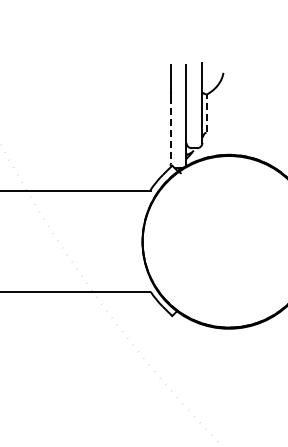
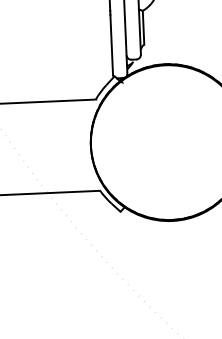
line: (206, 113) -> (143, 27), dashed -> solid
line: (170, 131) -> (111, 45), dashed -> solid

